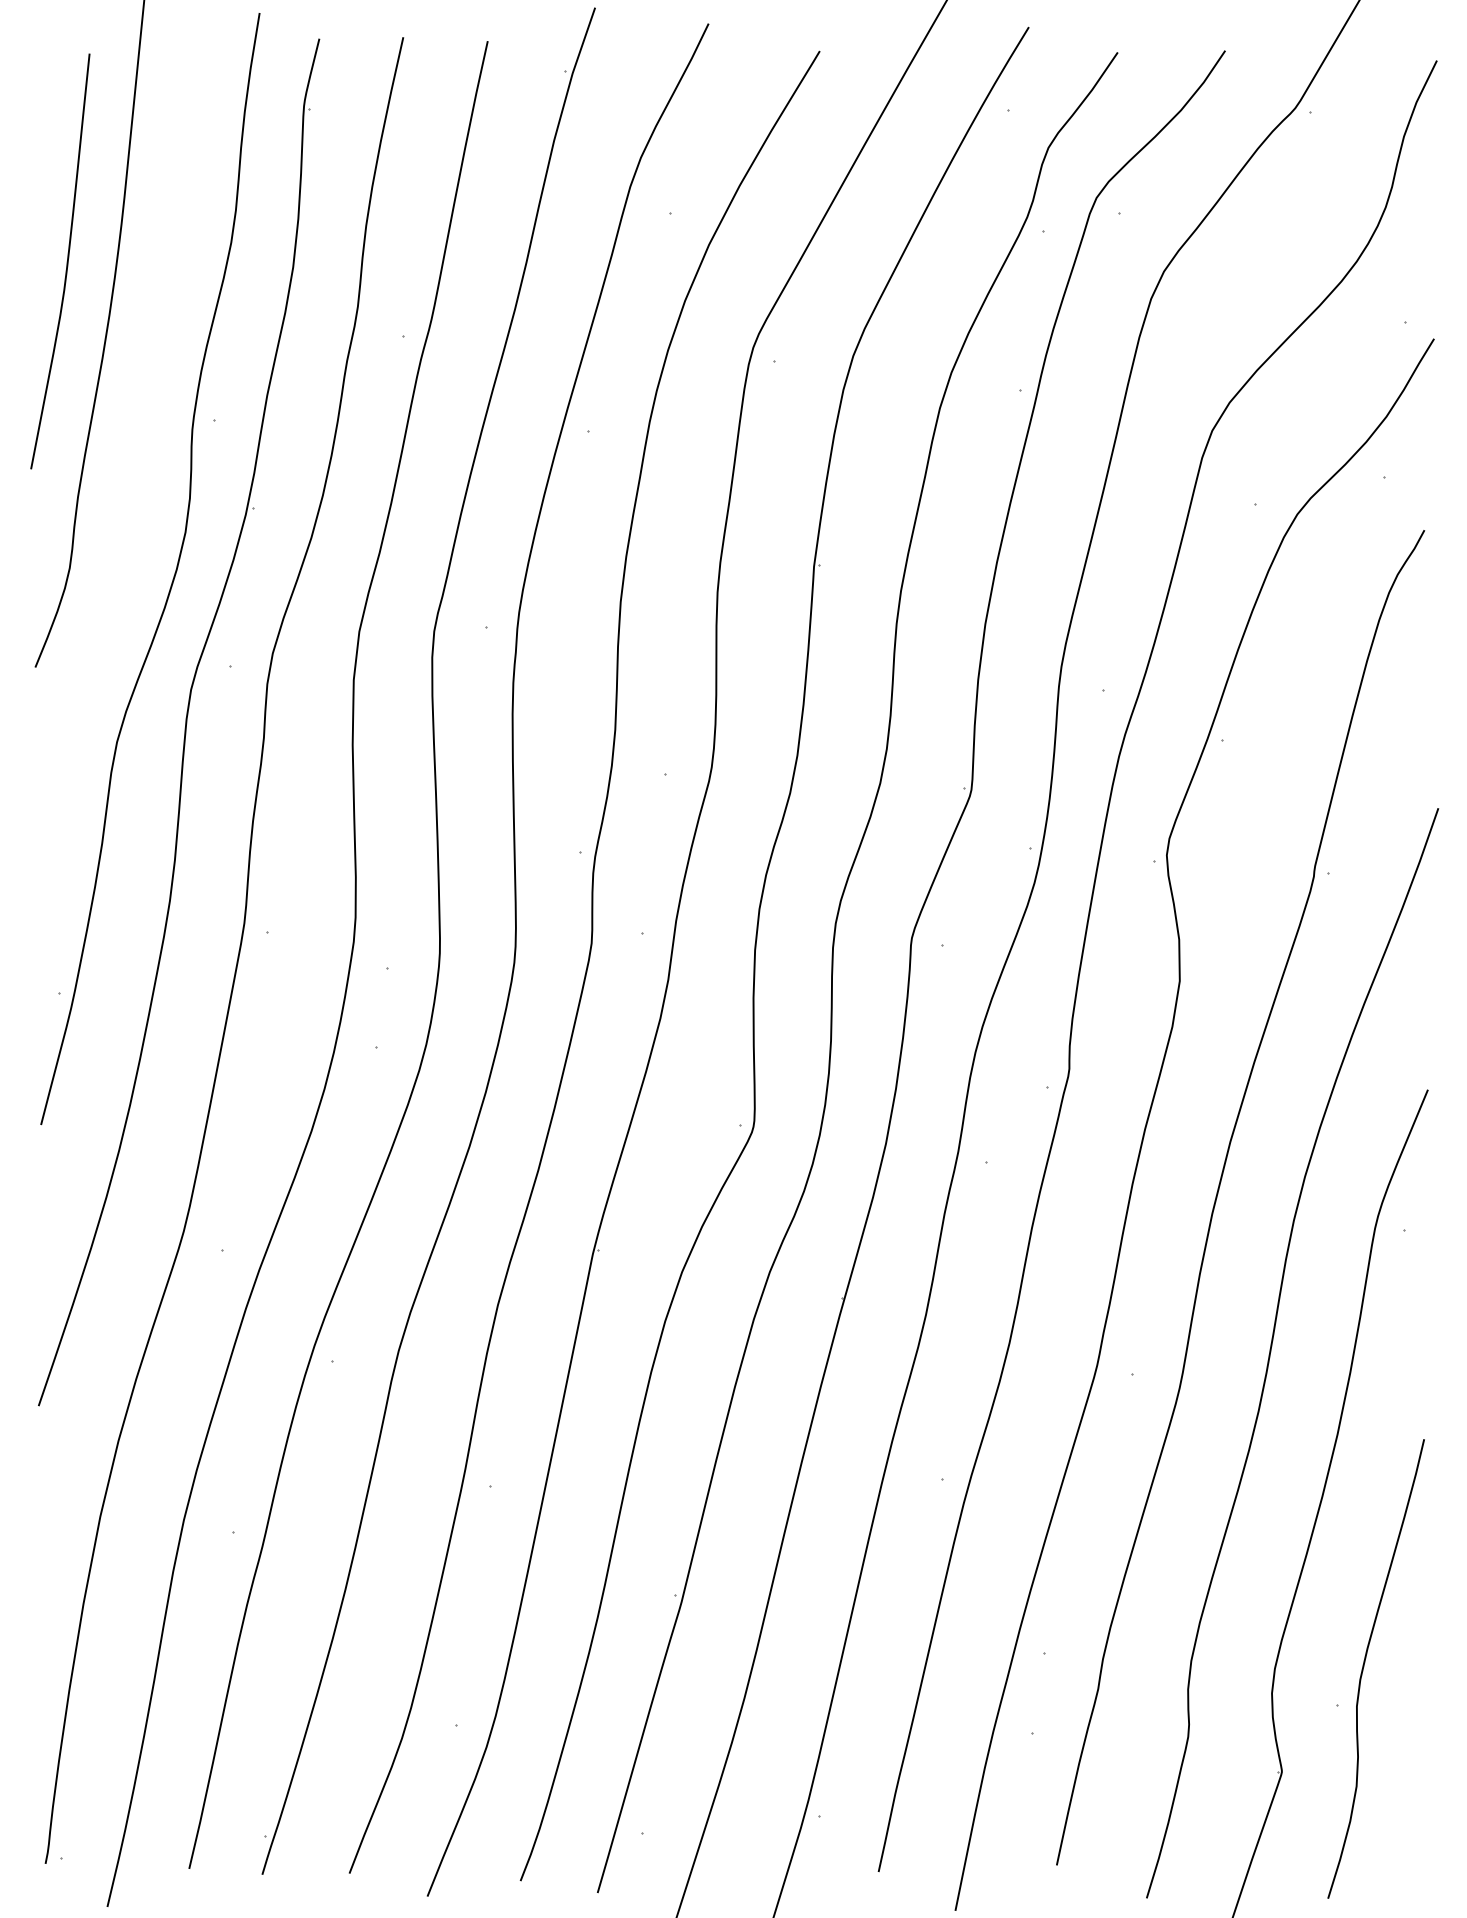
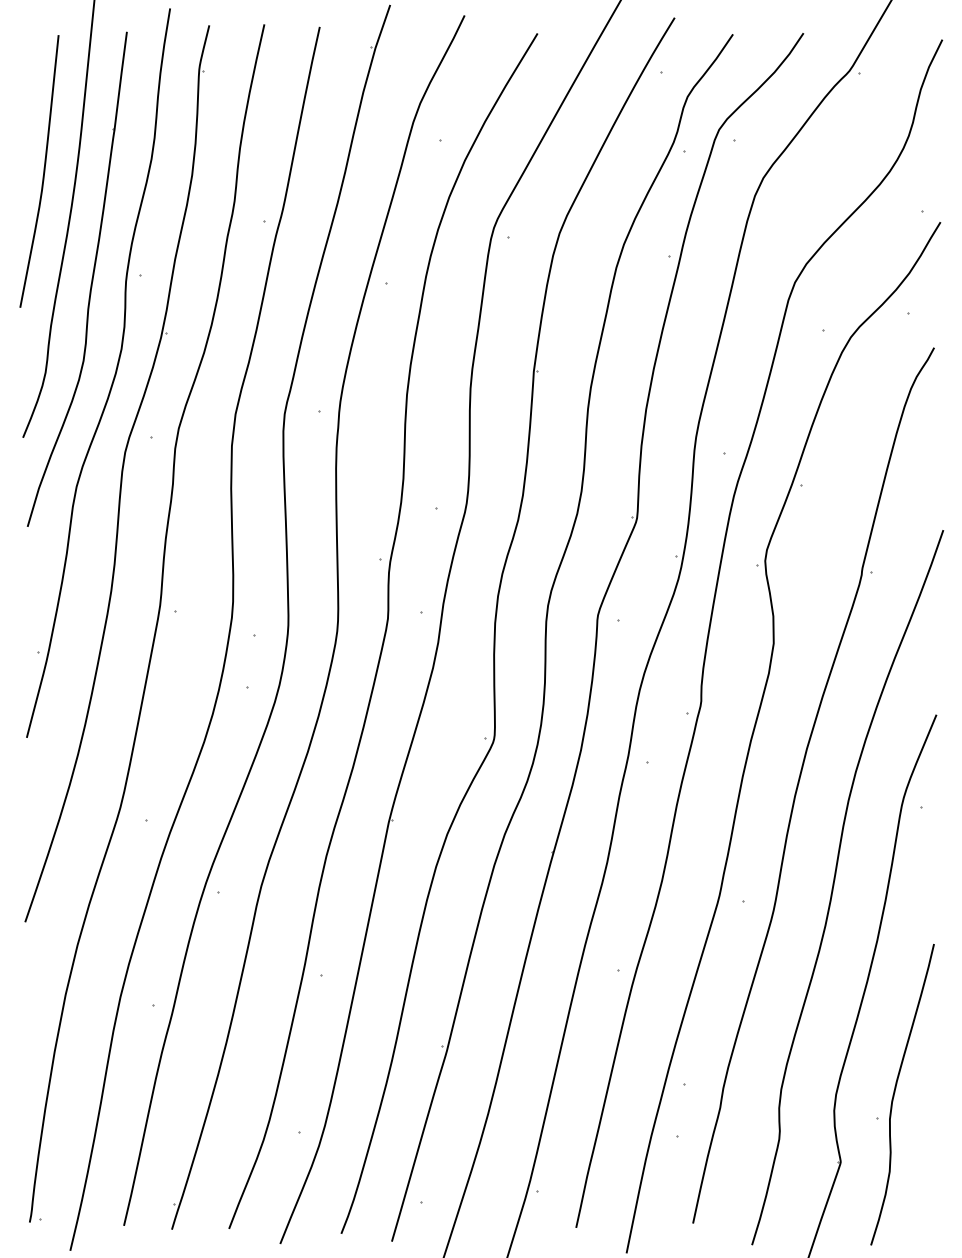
part: (139, 424) -> (91, 278), added

